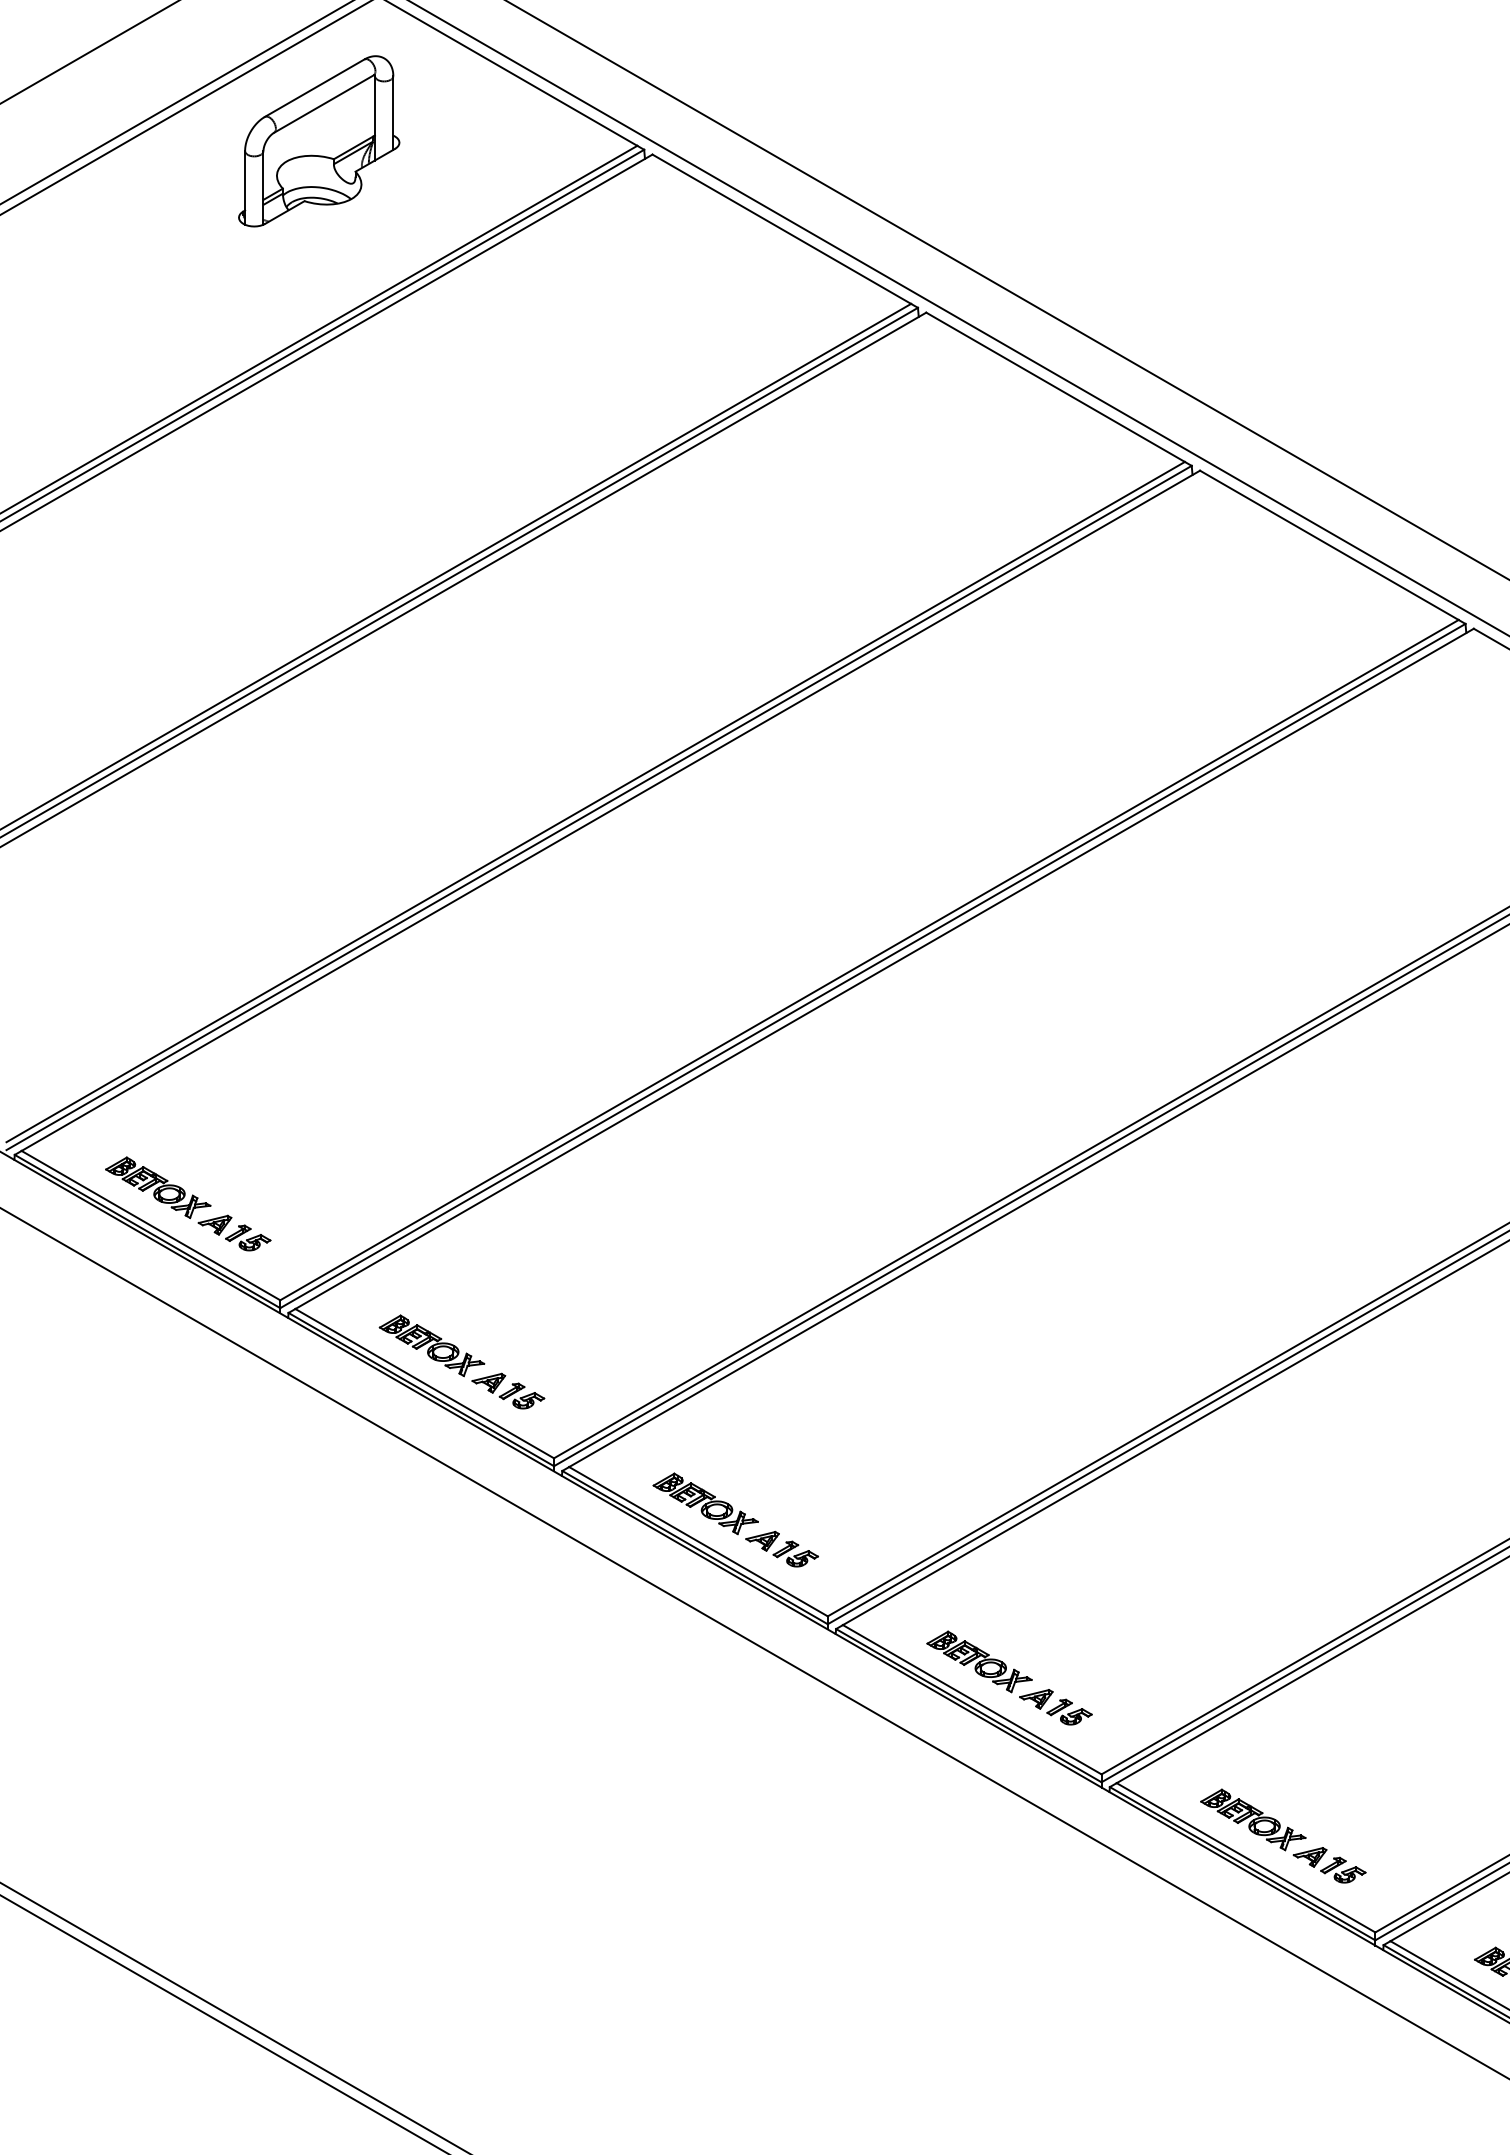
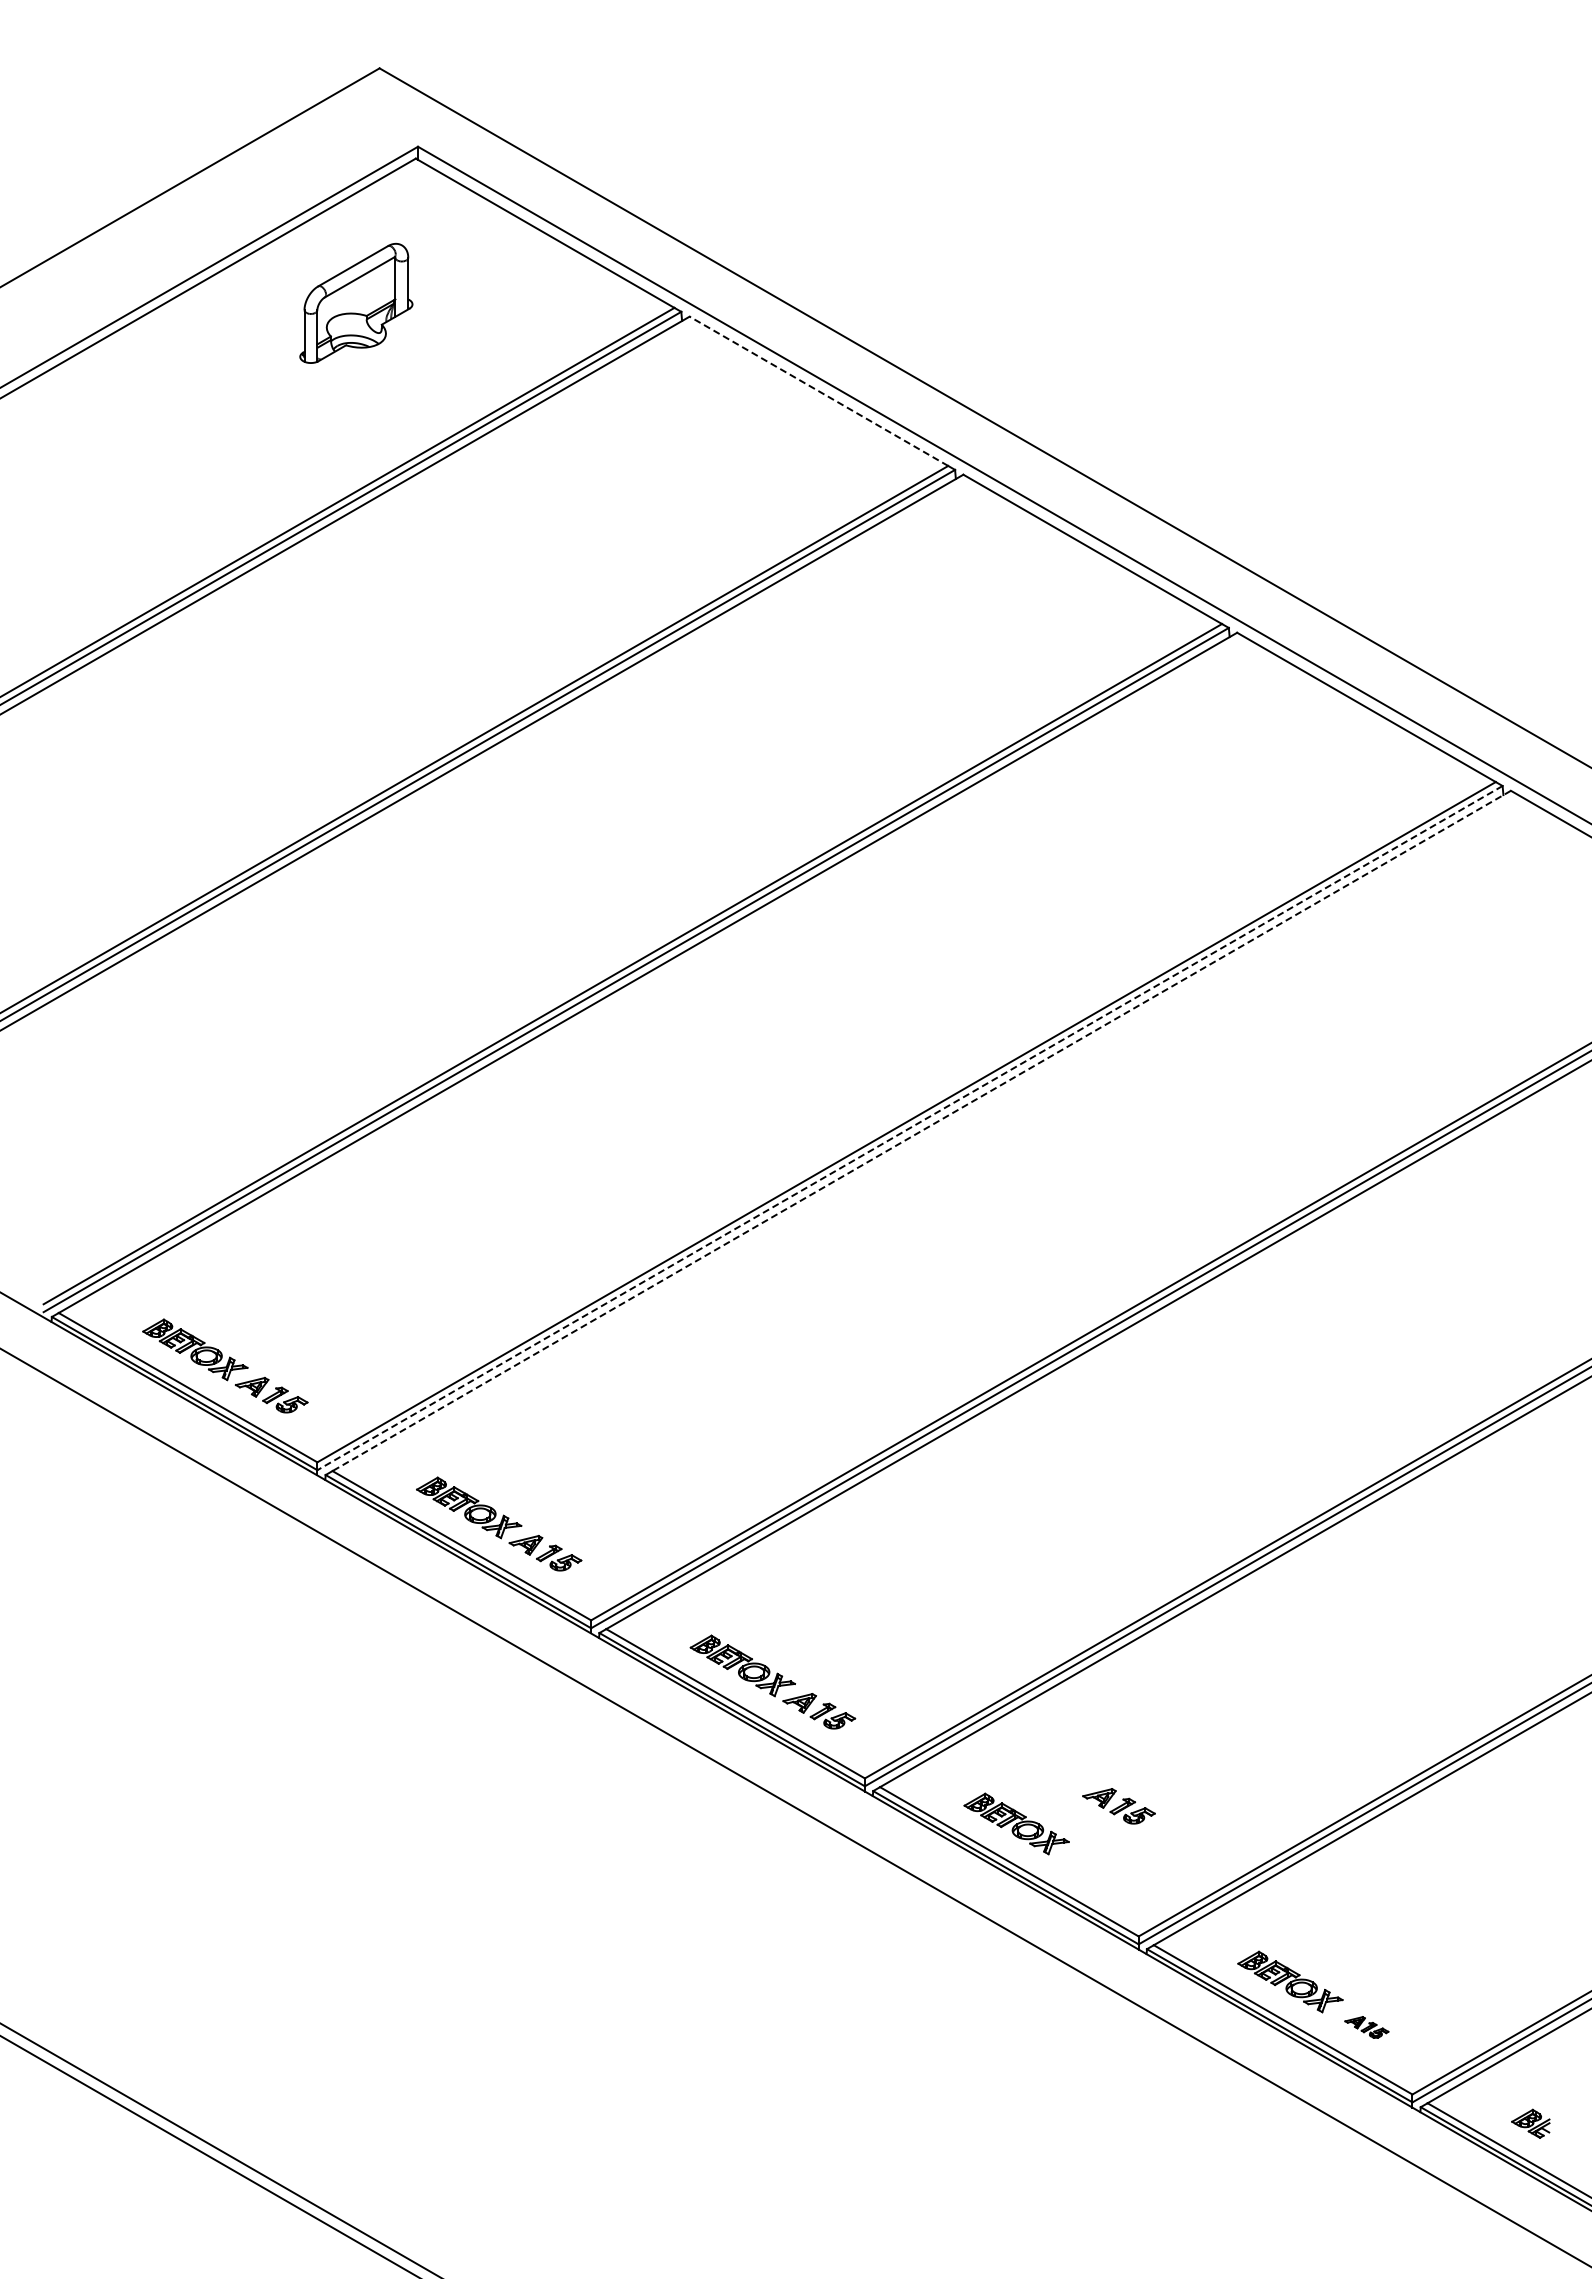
part: (319, 141) -> (356, 303), size x0.7
line: (781, 229) -> (818, 391), solid -> dashed
line: (872, 966) -> (909, 1128), solid -> dashed
line: (884, 969) -> (921, 1131), solid -> dashed
part: (1055, 1707) -> (1118, 1806), moved
part: (1329, 1865) -> (1366, 2027), size x0.6

